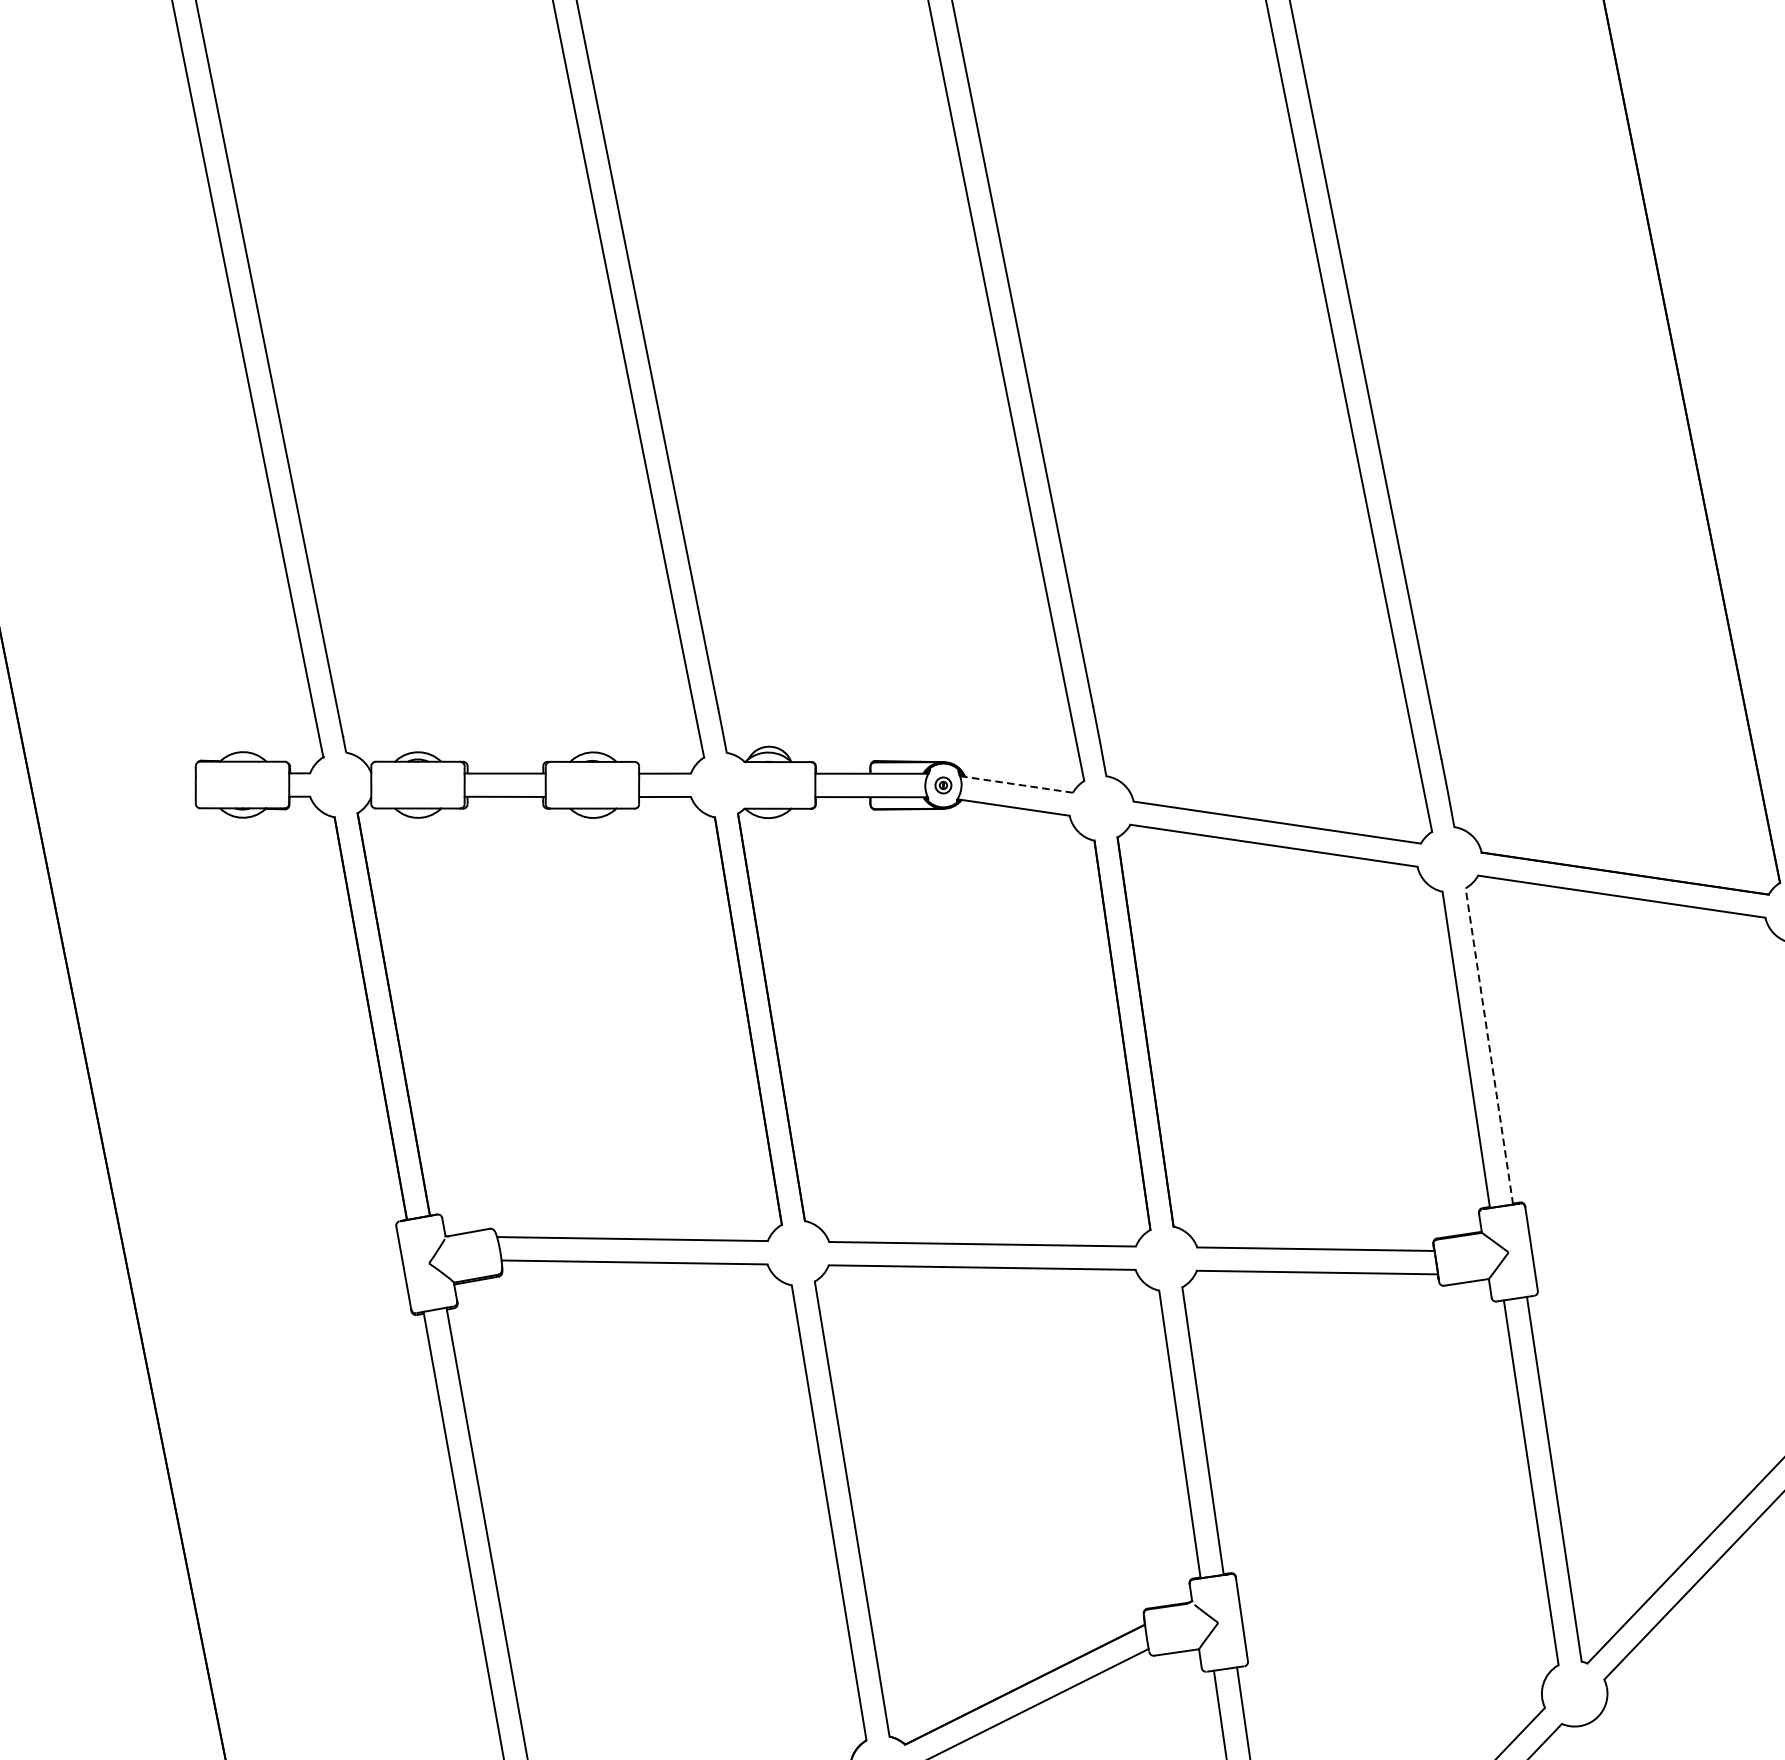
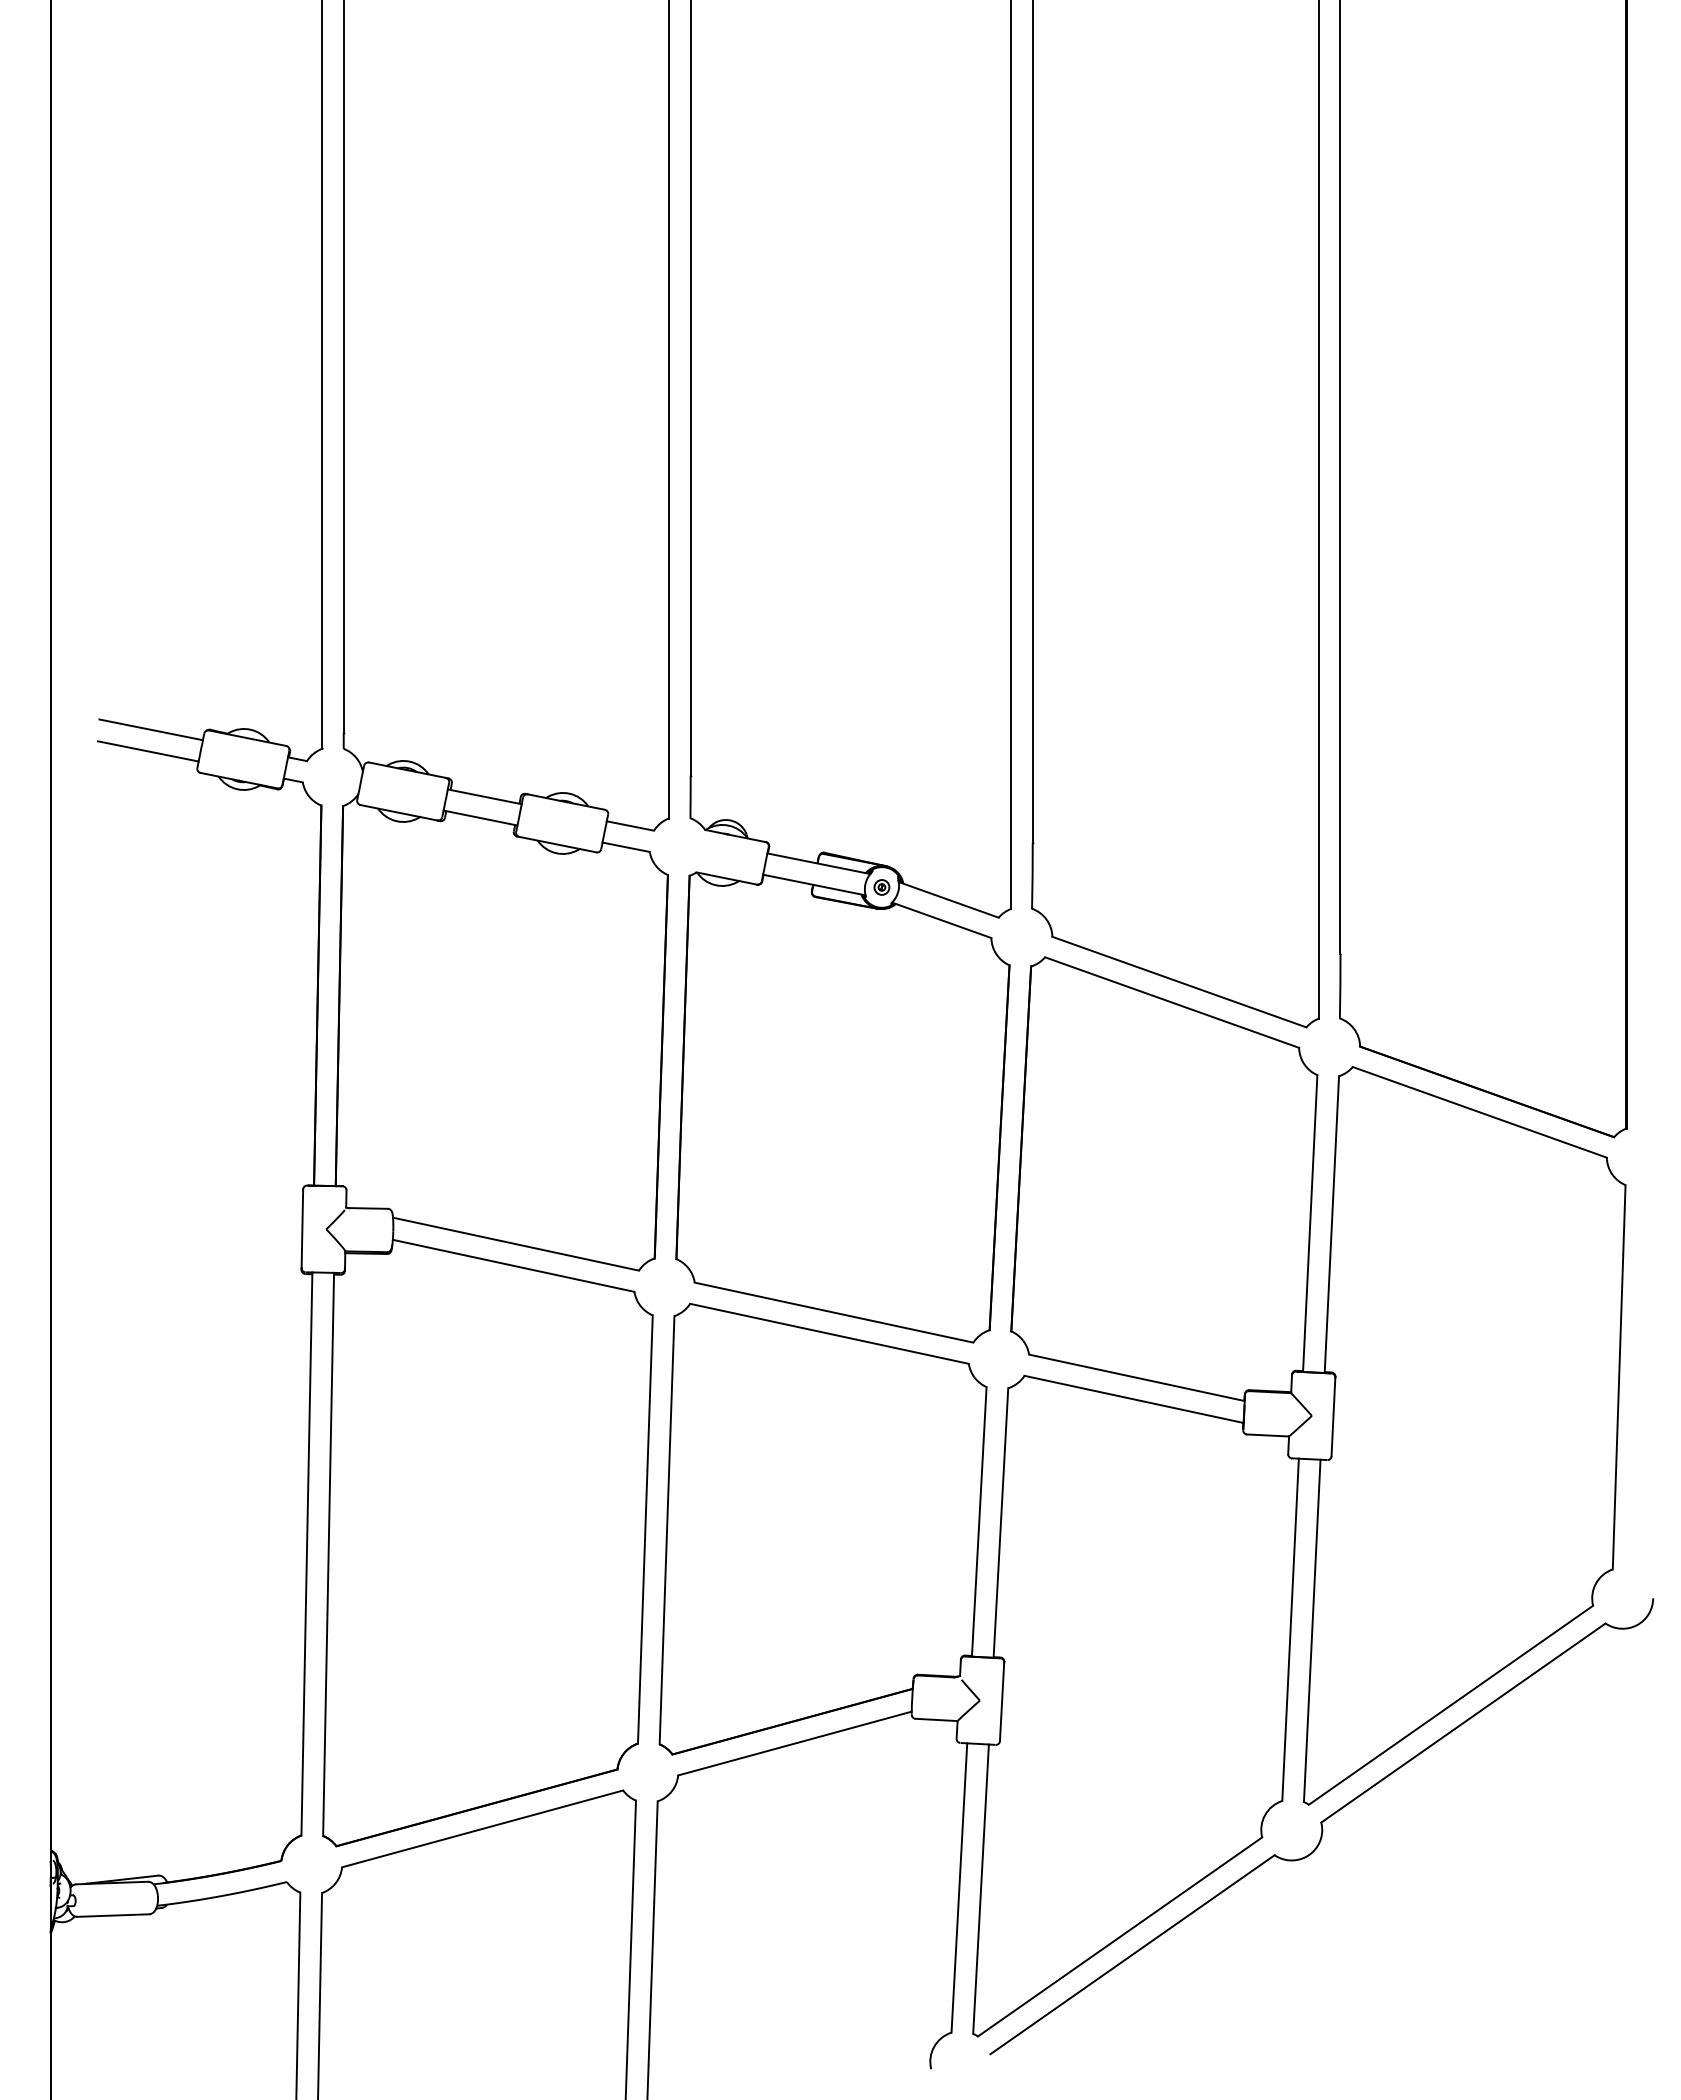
line: (139, 772) -> (151, 729), added
line: (1016, 784) -> (948, 899), dashed -> solid
line: (139, 796) -> (147, 751), added
line: (1488, 1046) -> (1331, 1224), dashed -> solid

